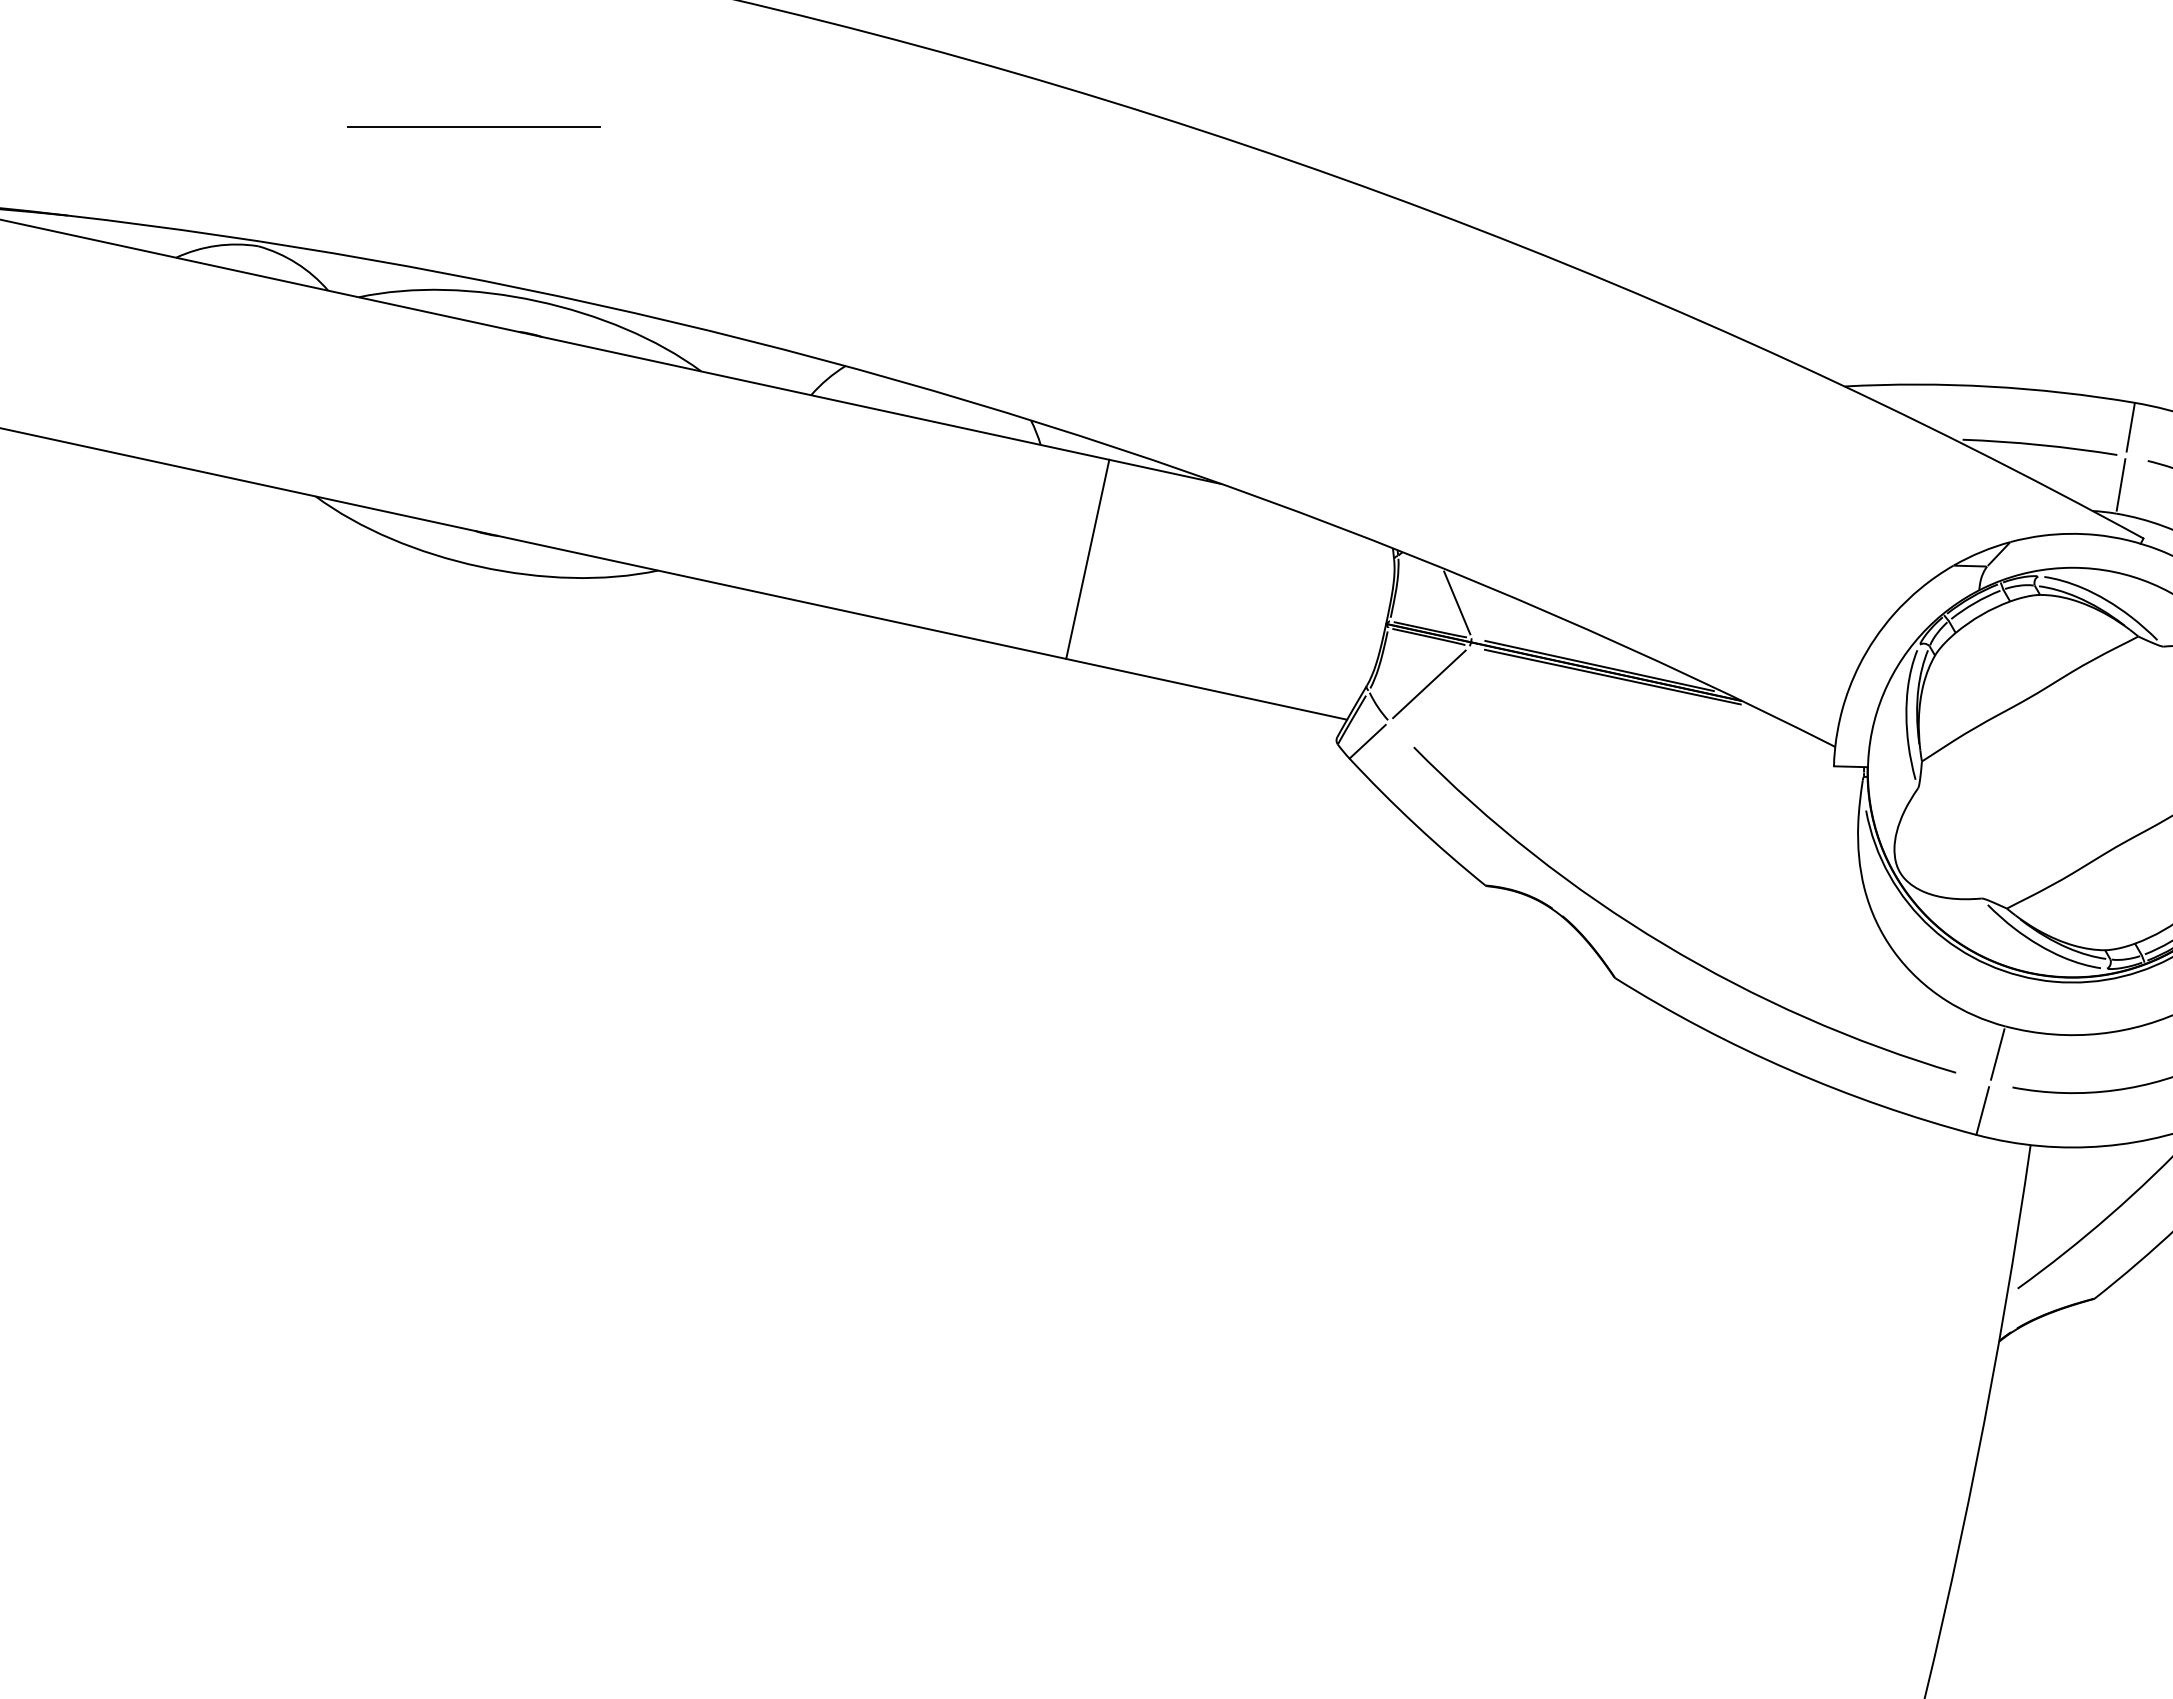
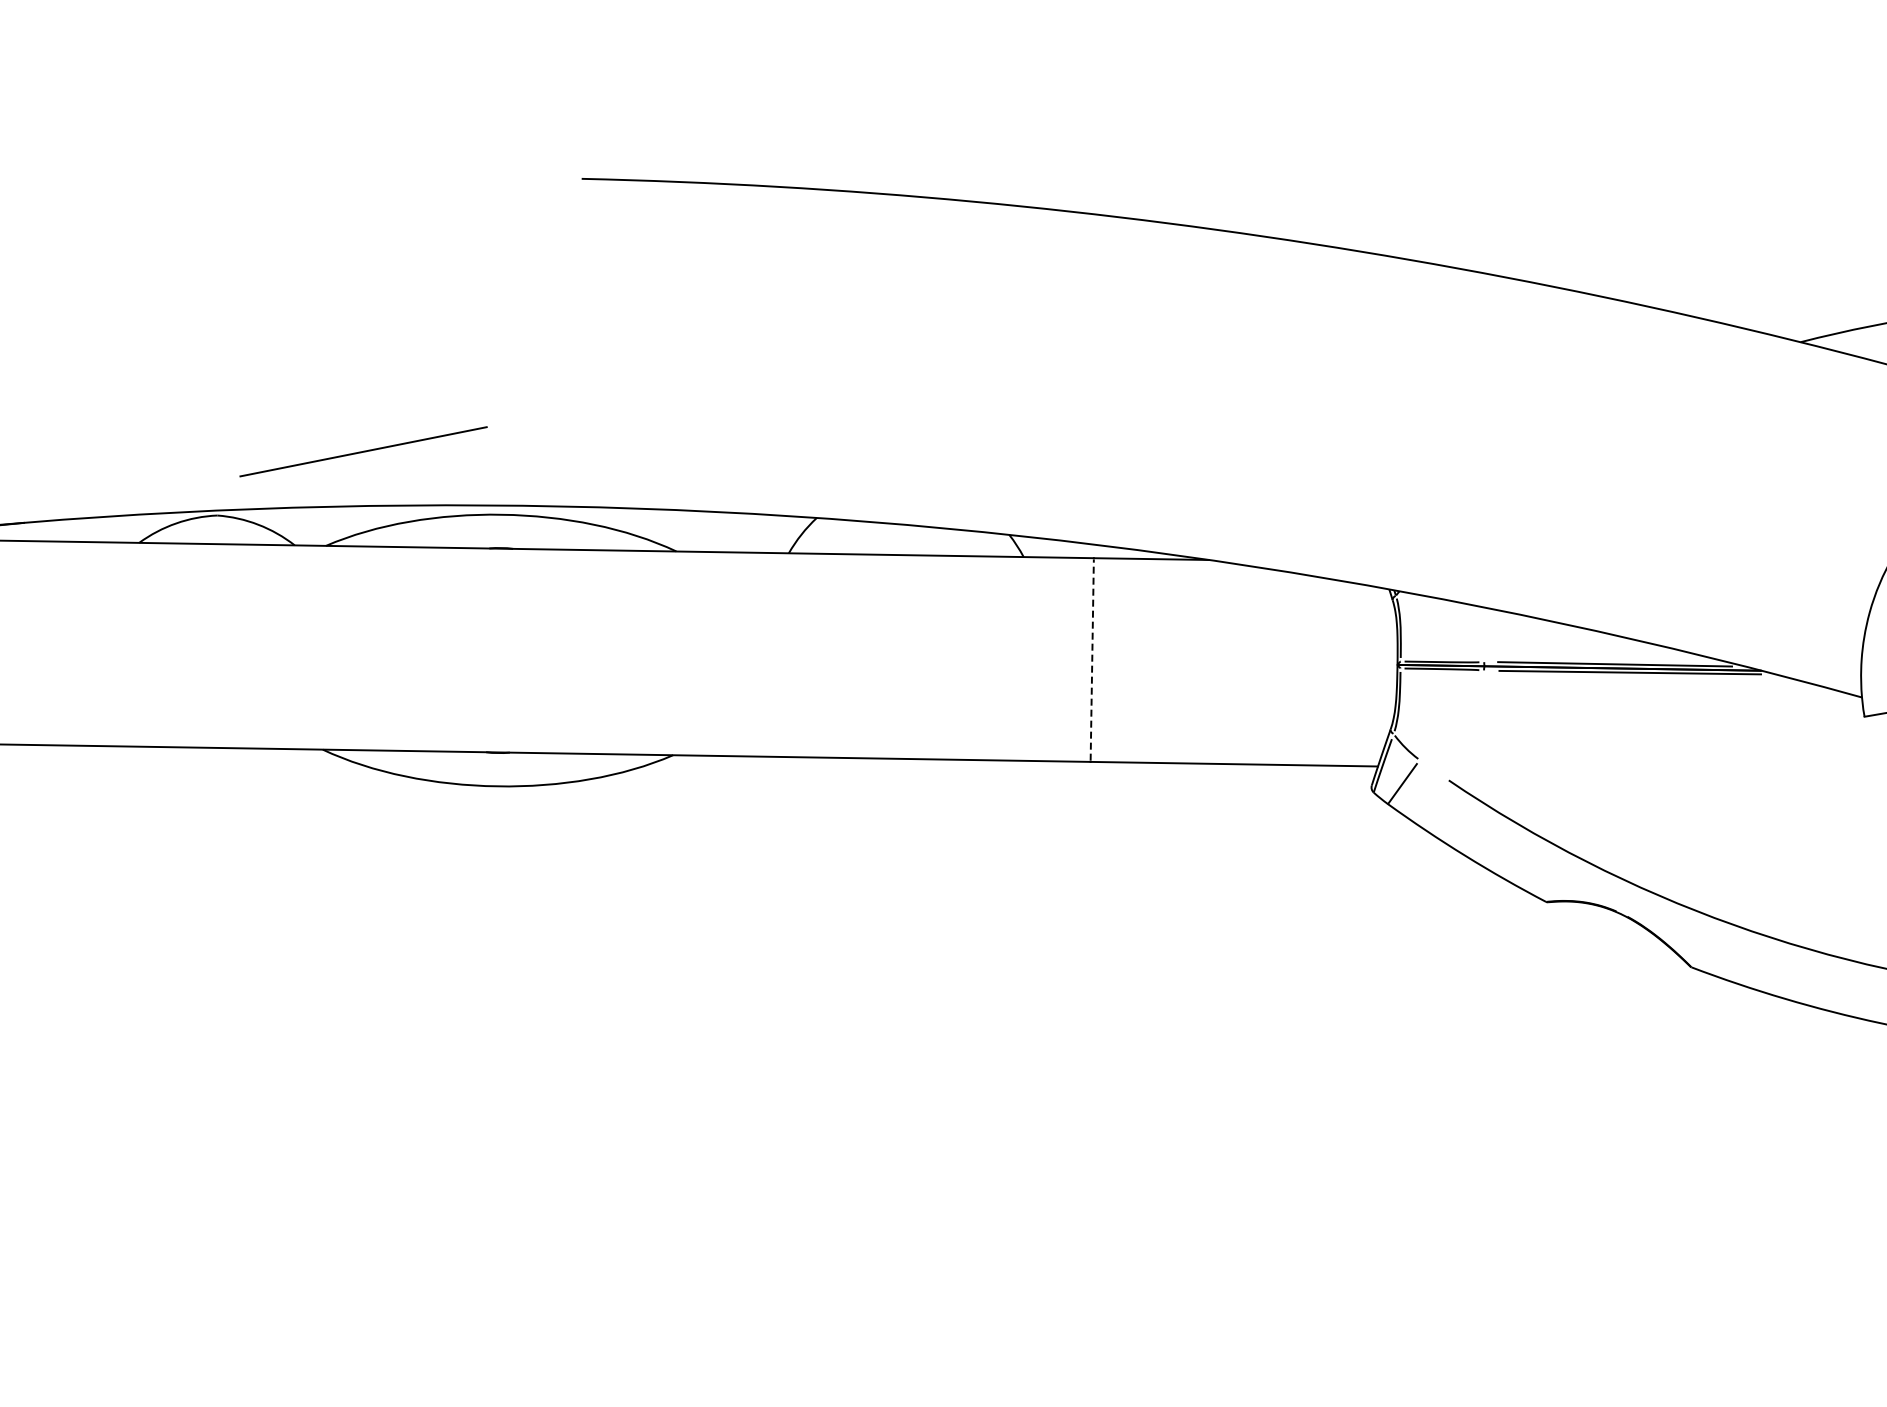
line: (473, 126) -> (362, 451), moved
line: (1087, 559) -> (1092, 660), solid -> dashed
line: (1457, 602) -> (1463, 629), removed
line: (1429, 684) -> (1451, 715), removed

